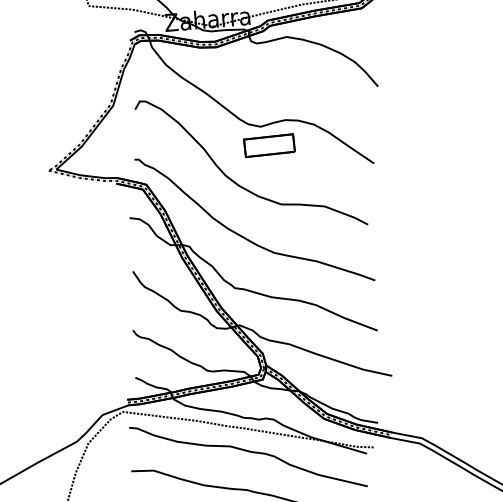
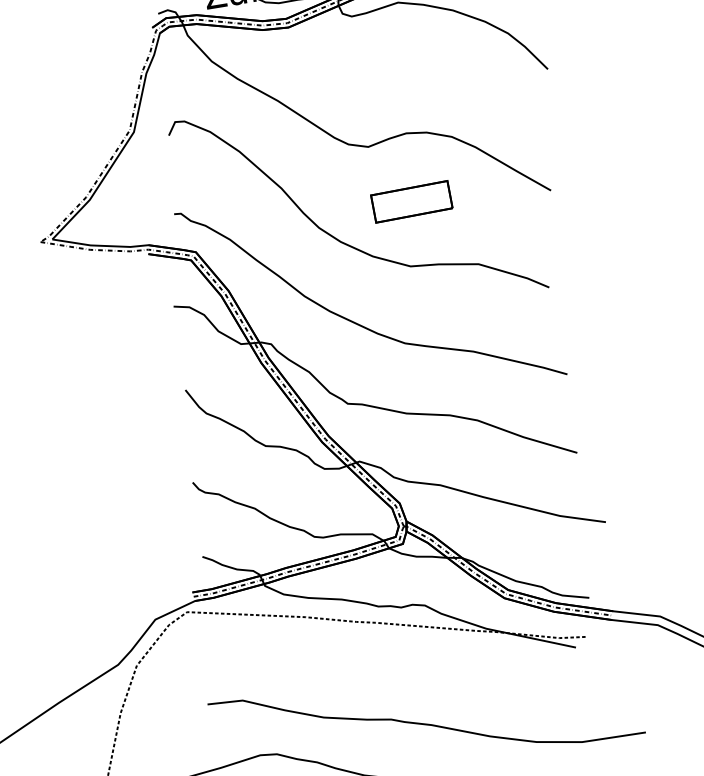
part: (269, 145) -> (411, 201), moved
curve: (248, 452) -> (389, 660), removed

